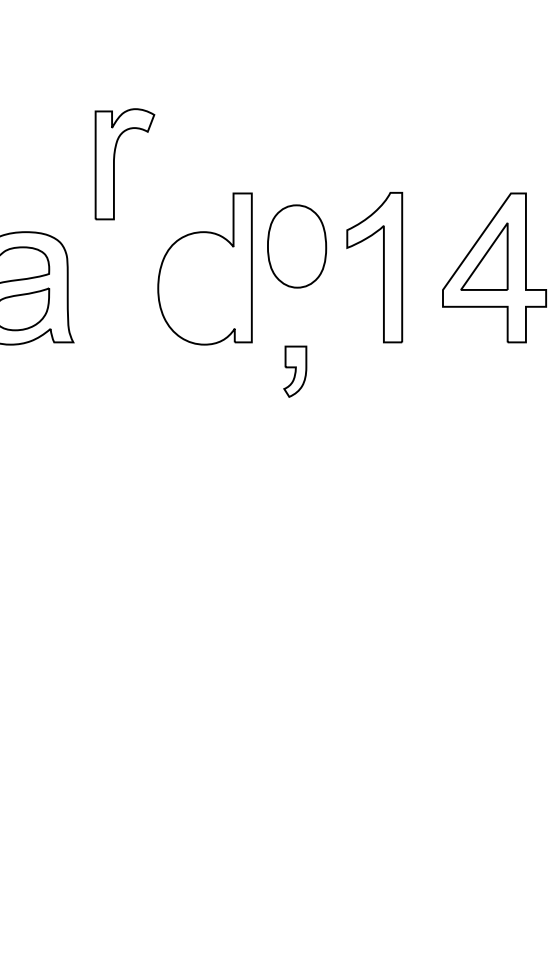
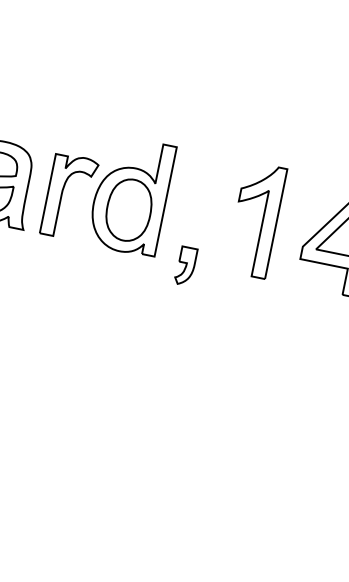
part: (114, 164) -> (61, 195), moved
part: (297, 246) -> (129, 210), moved
part: (295, 371) -> (186, 266), moved

